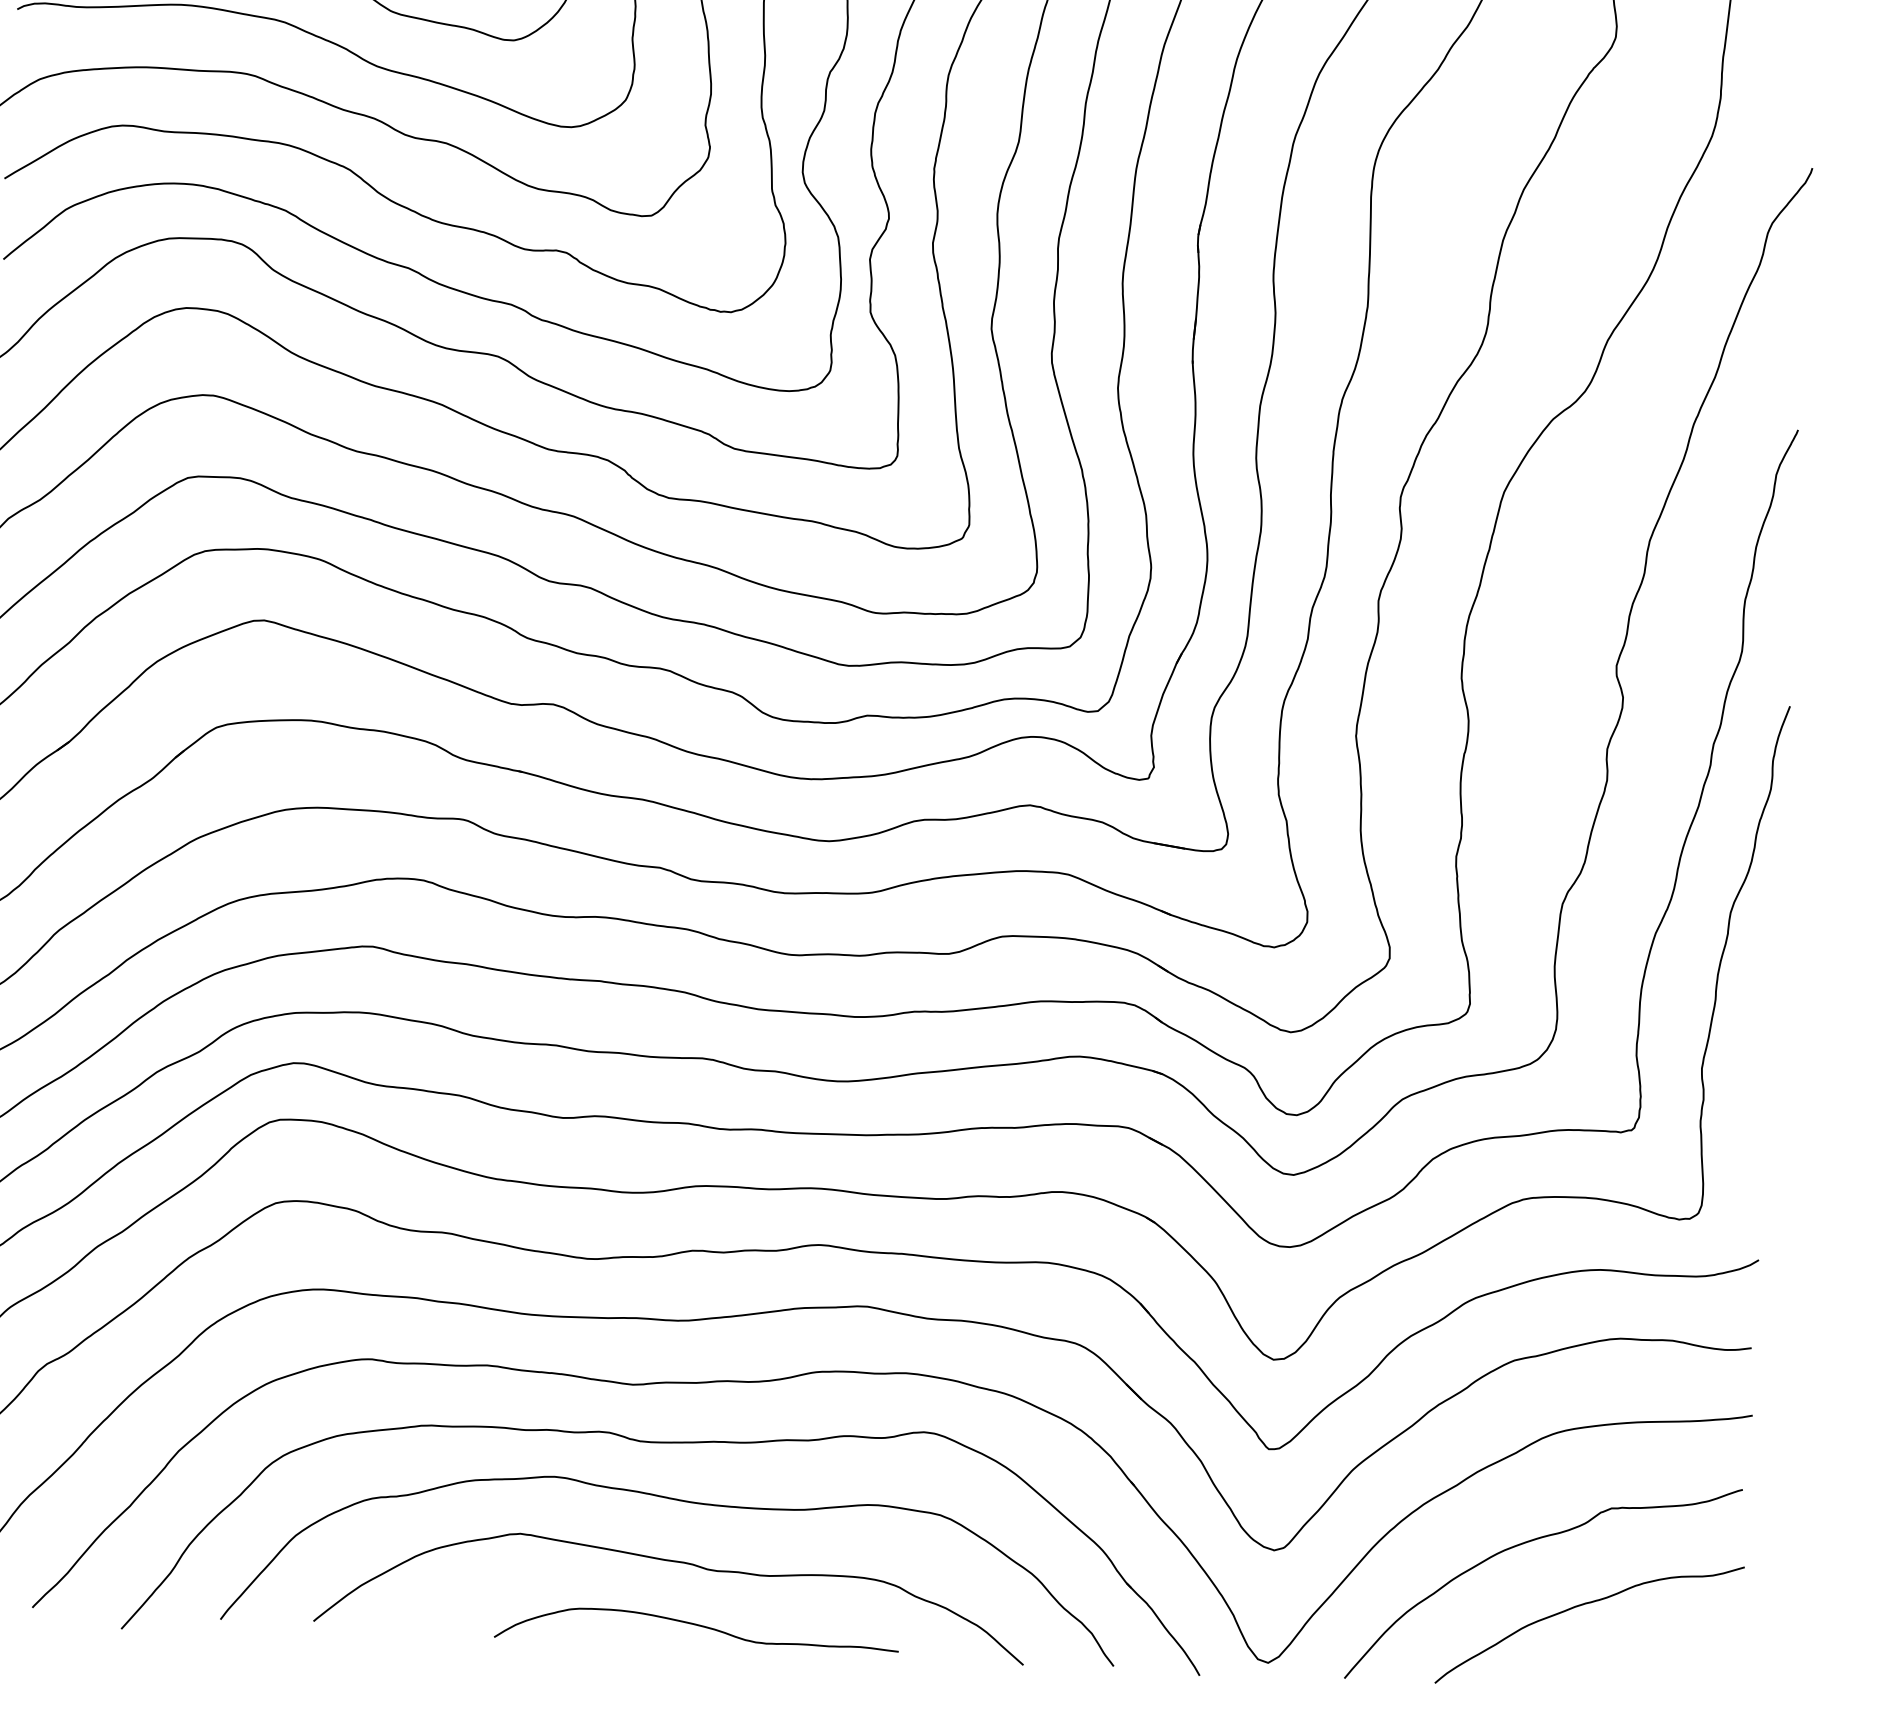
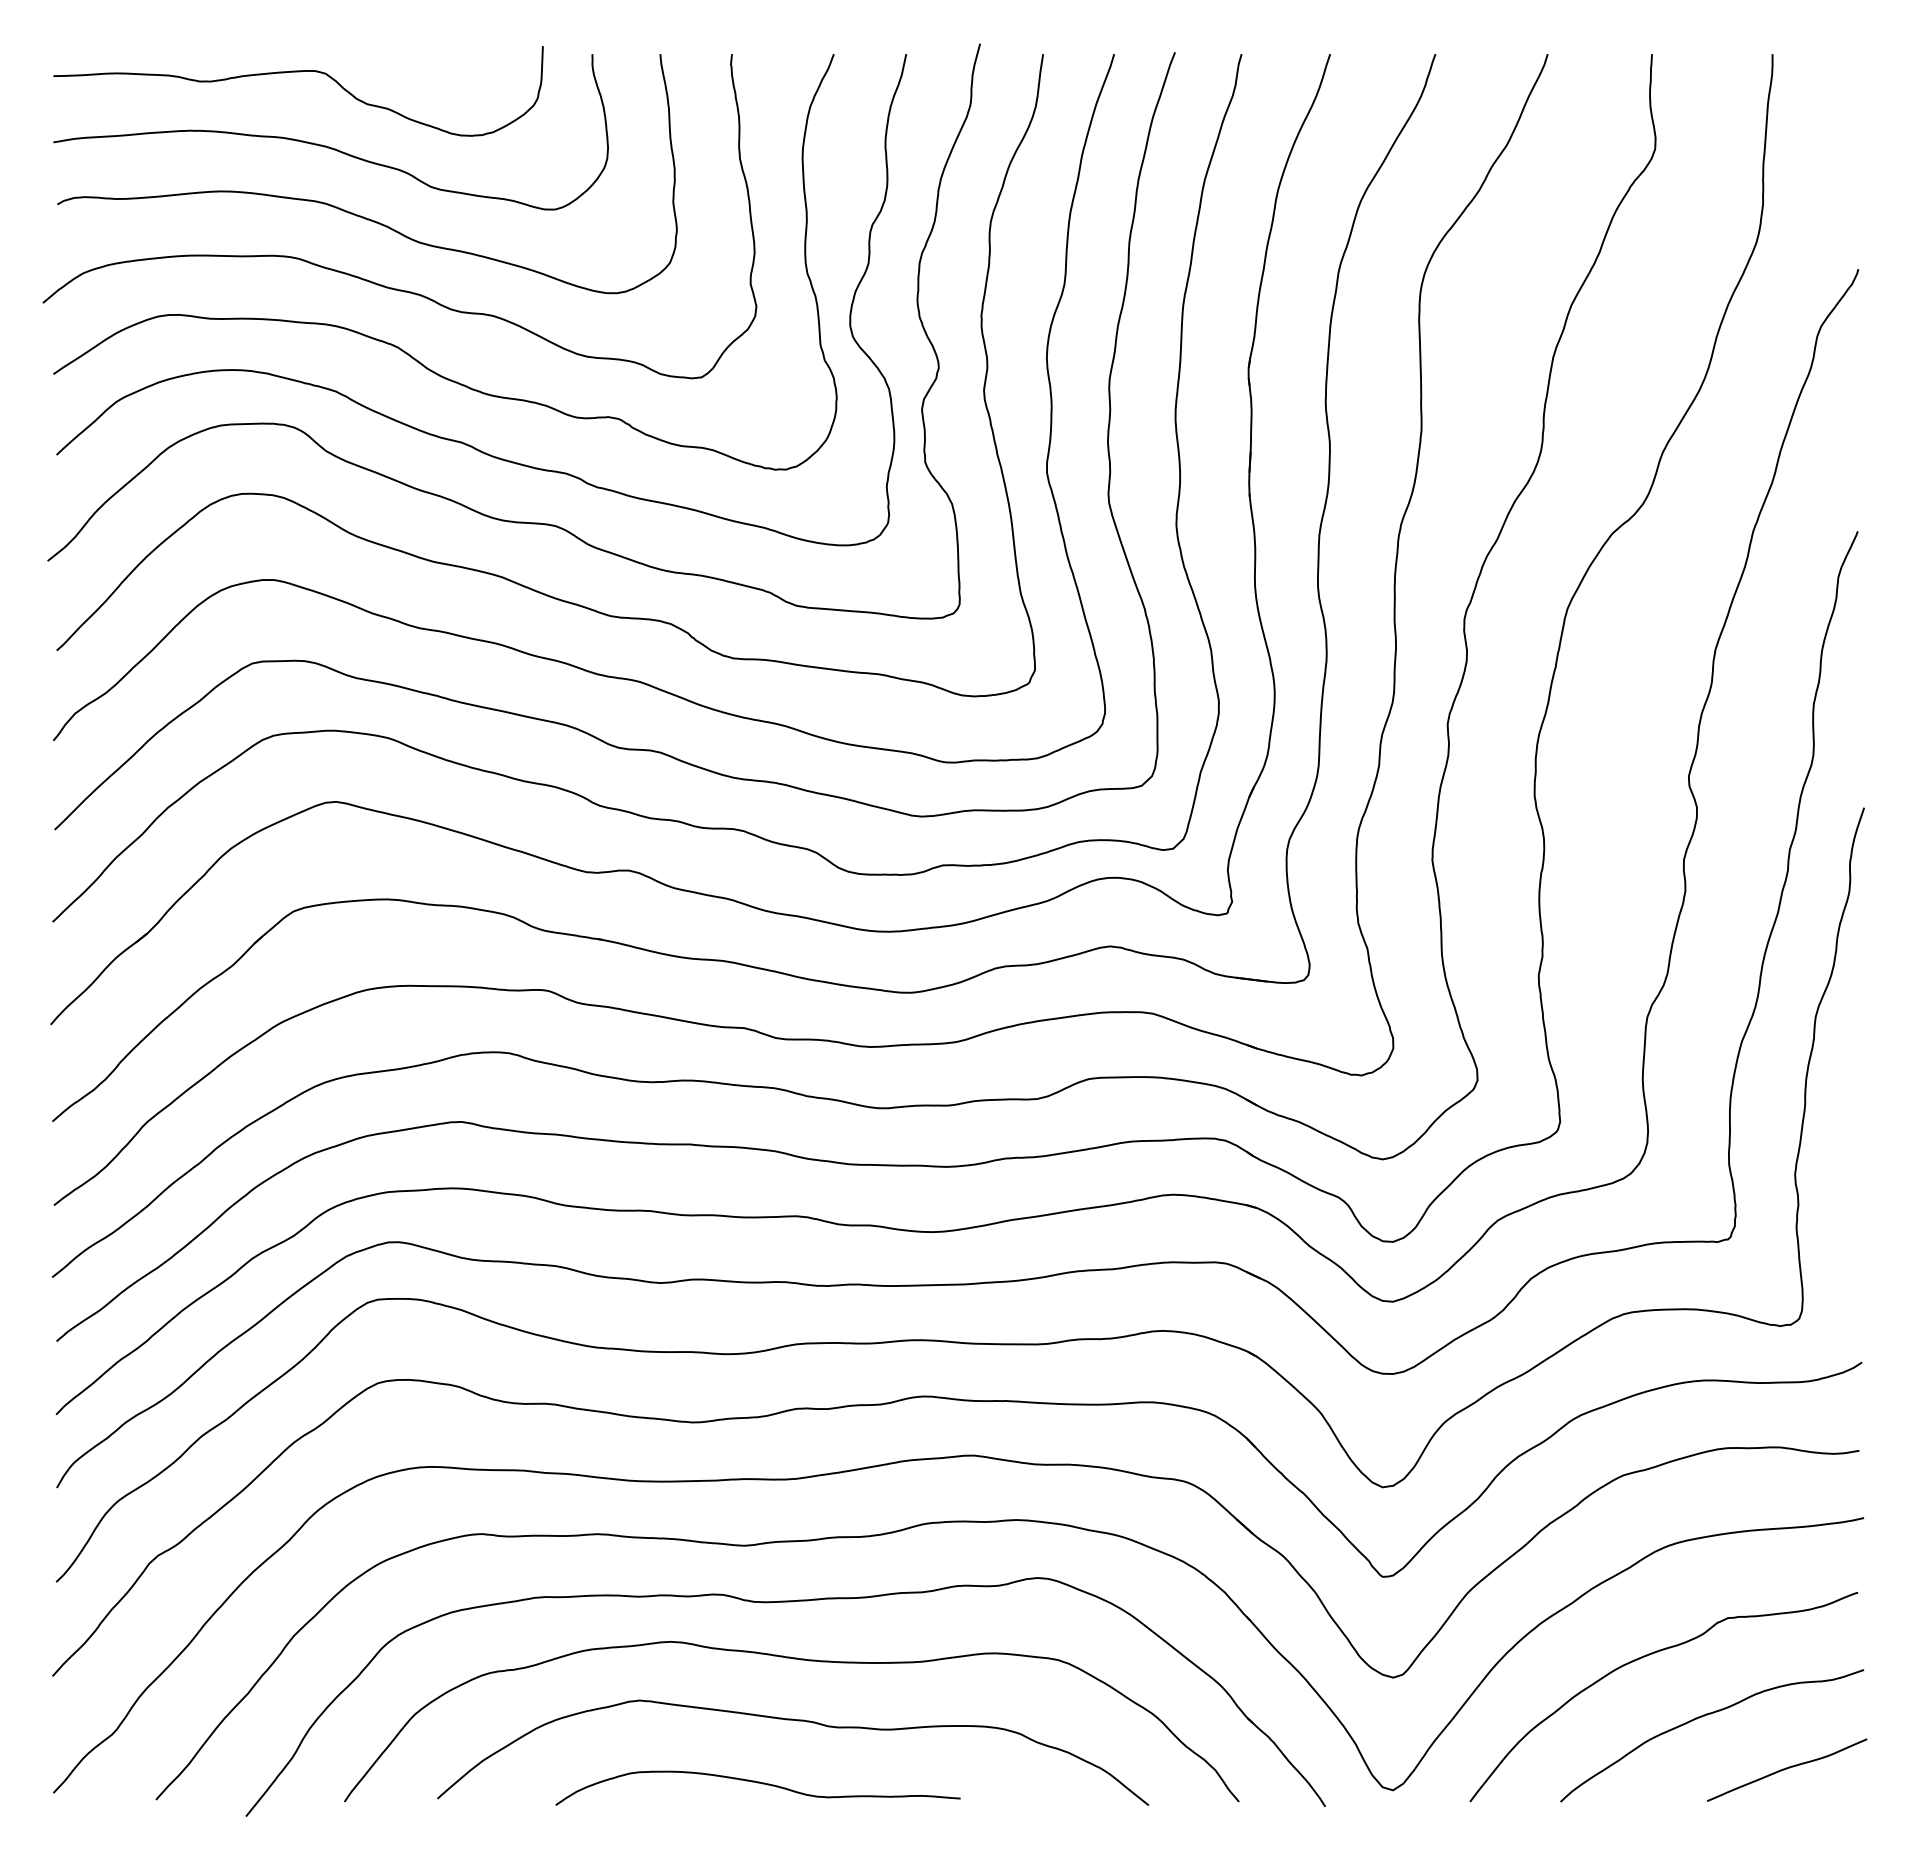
curve: (696, 1626) -> (757, 1783), moved
curve: (1663, 1662) -> (1787, 1769), added

